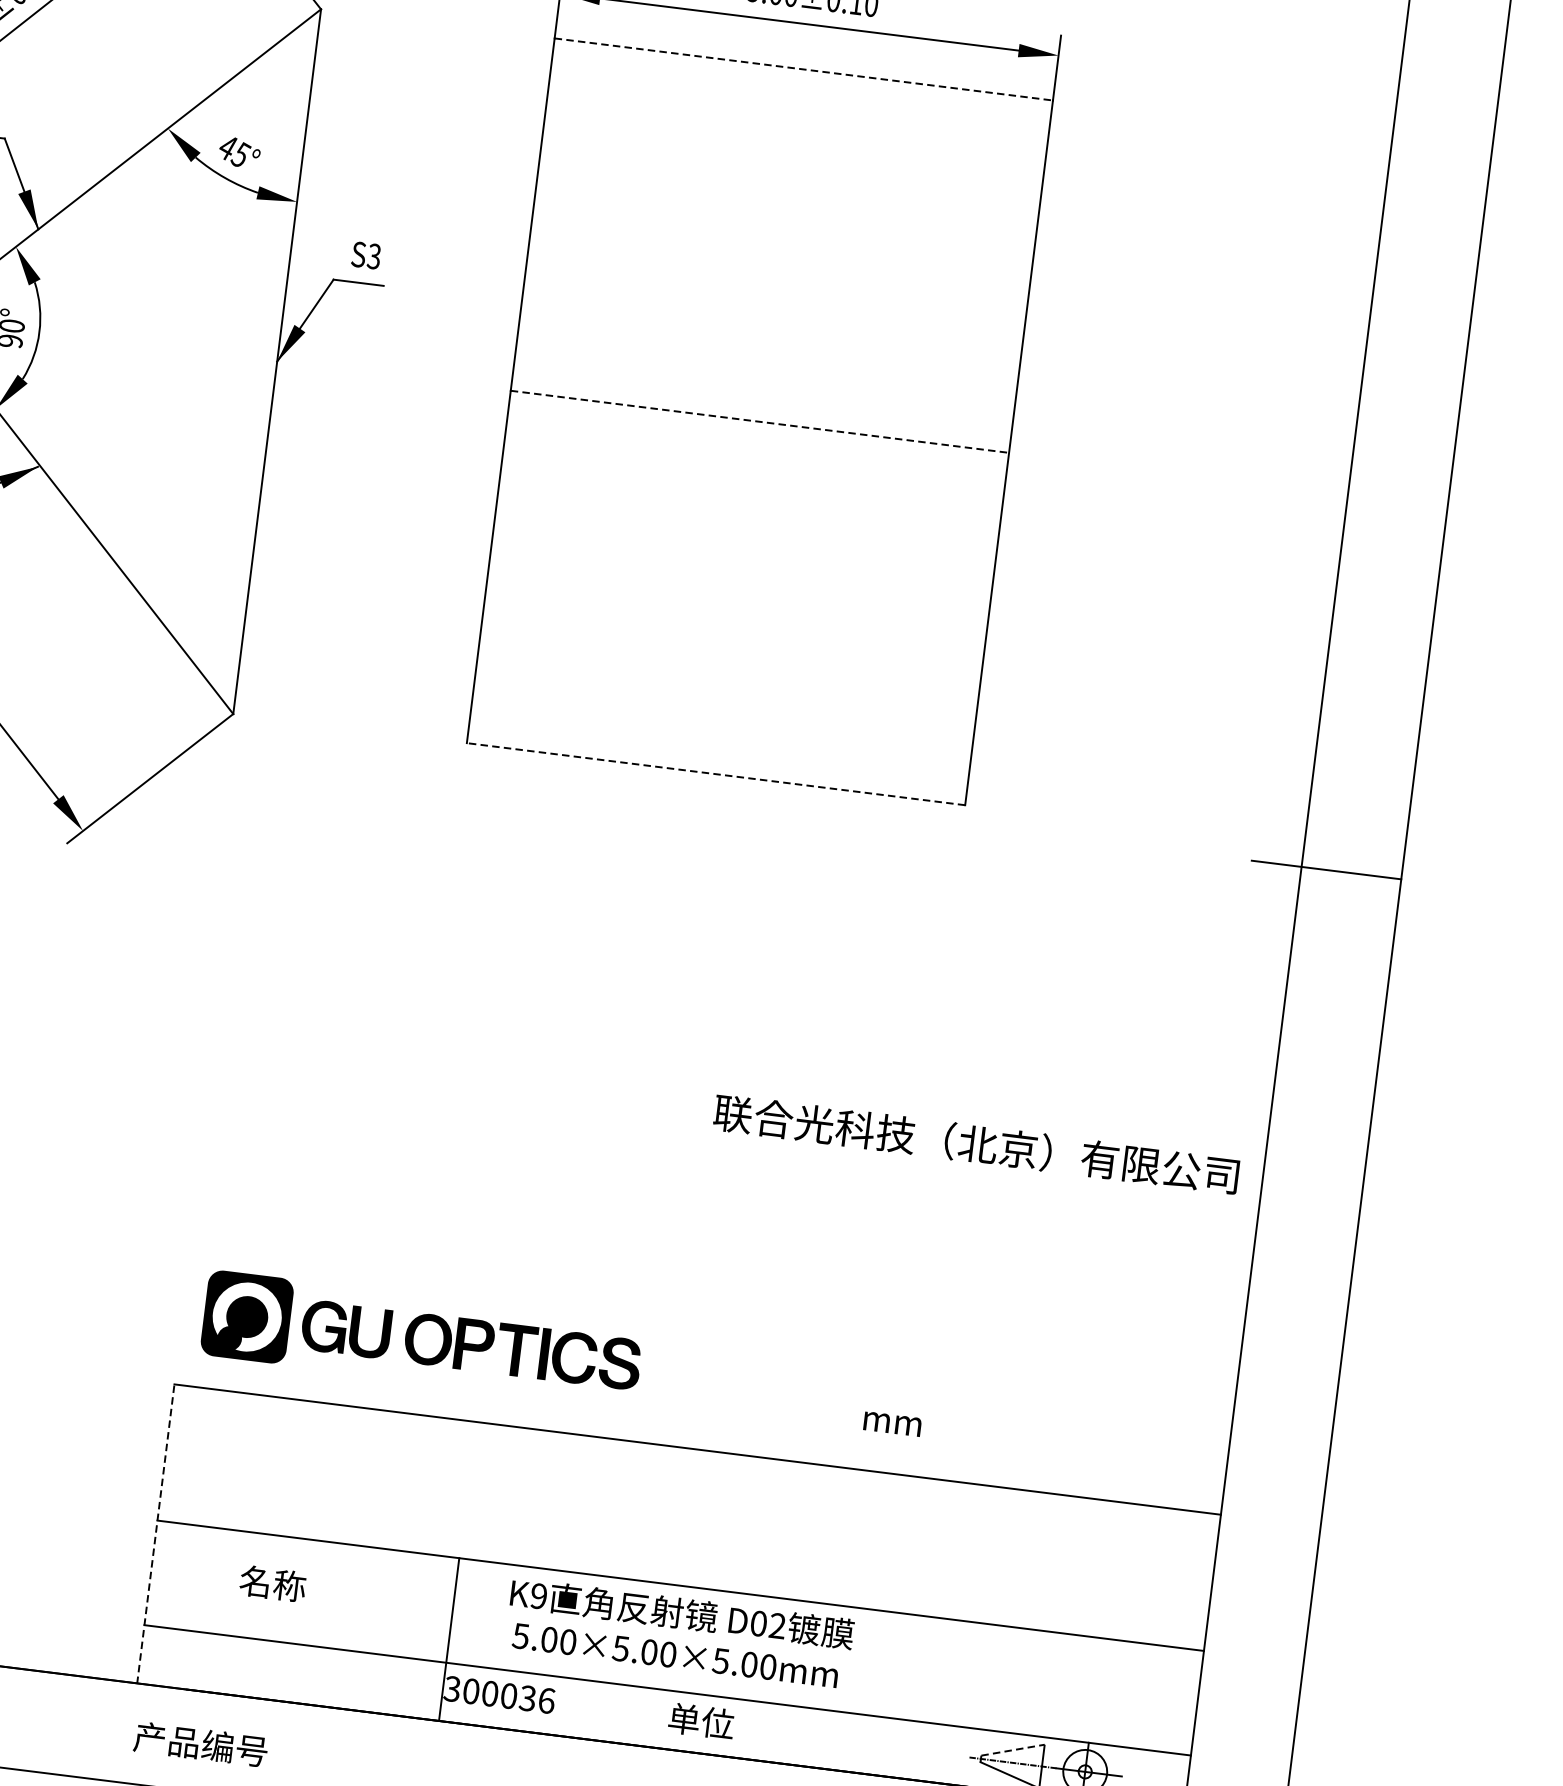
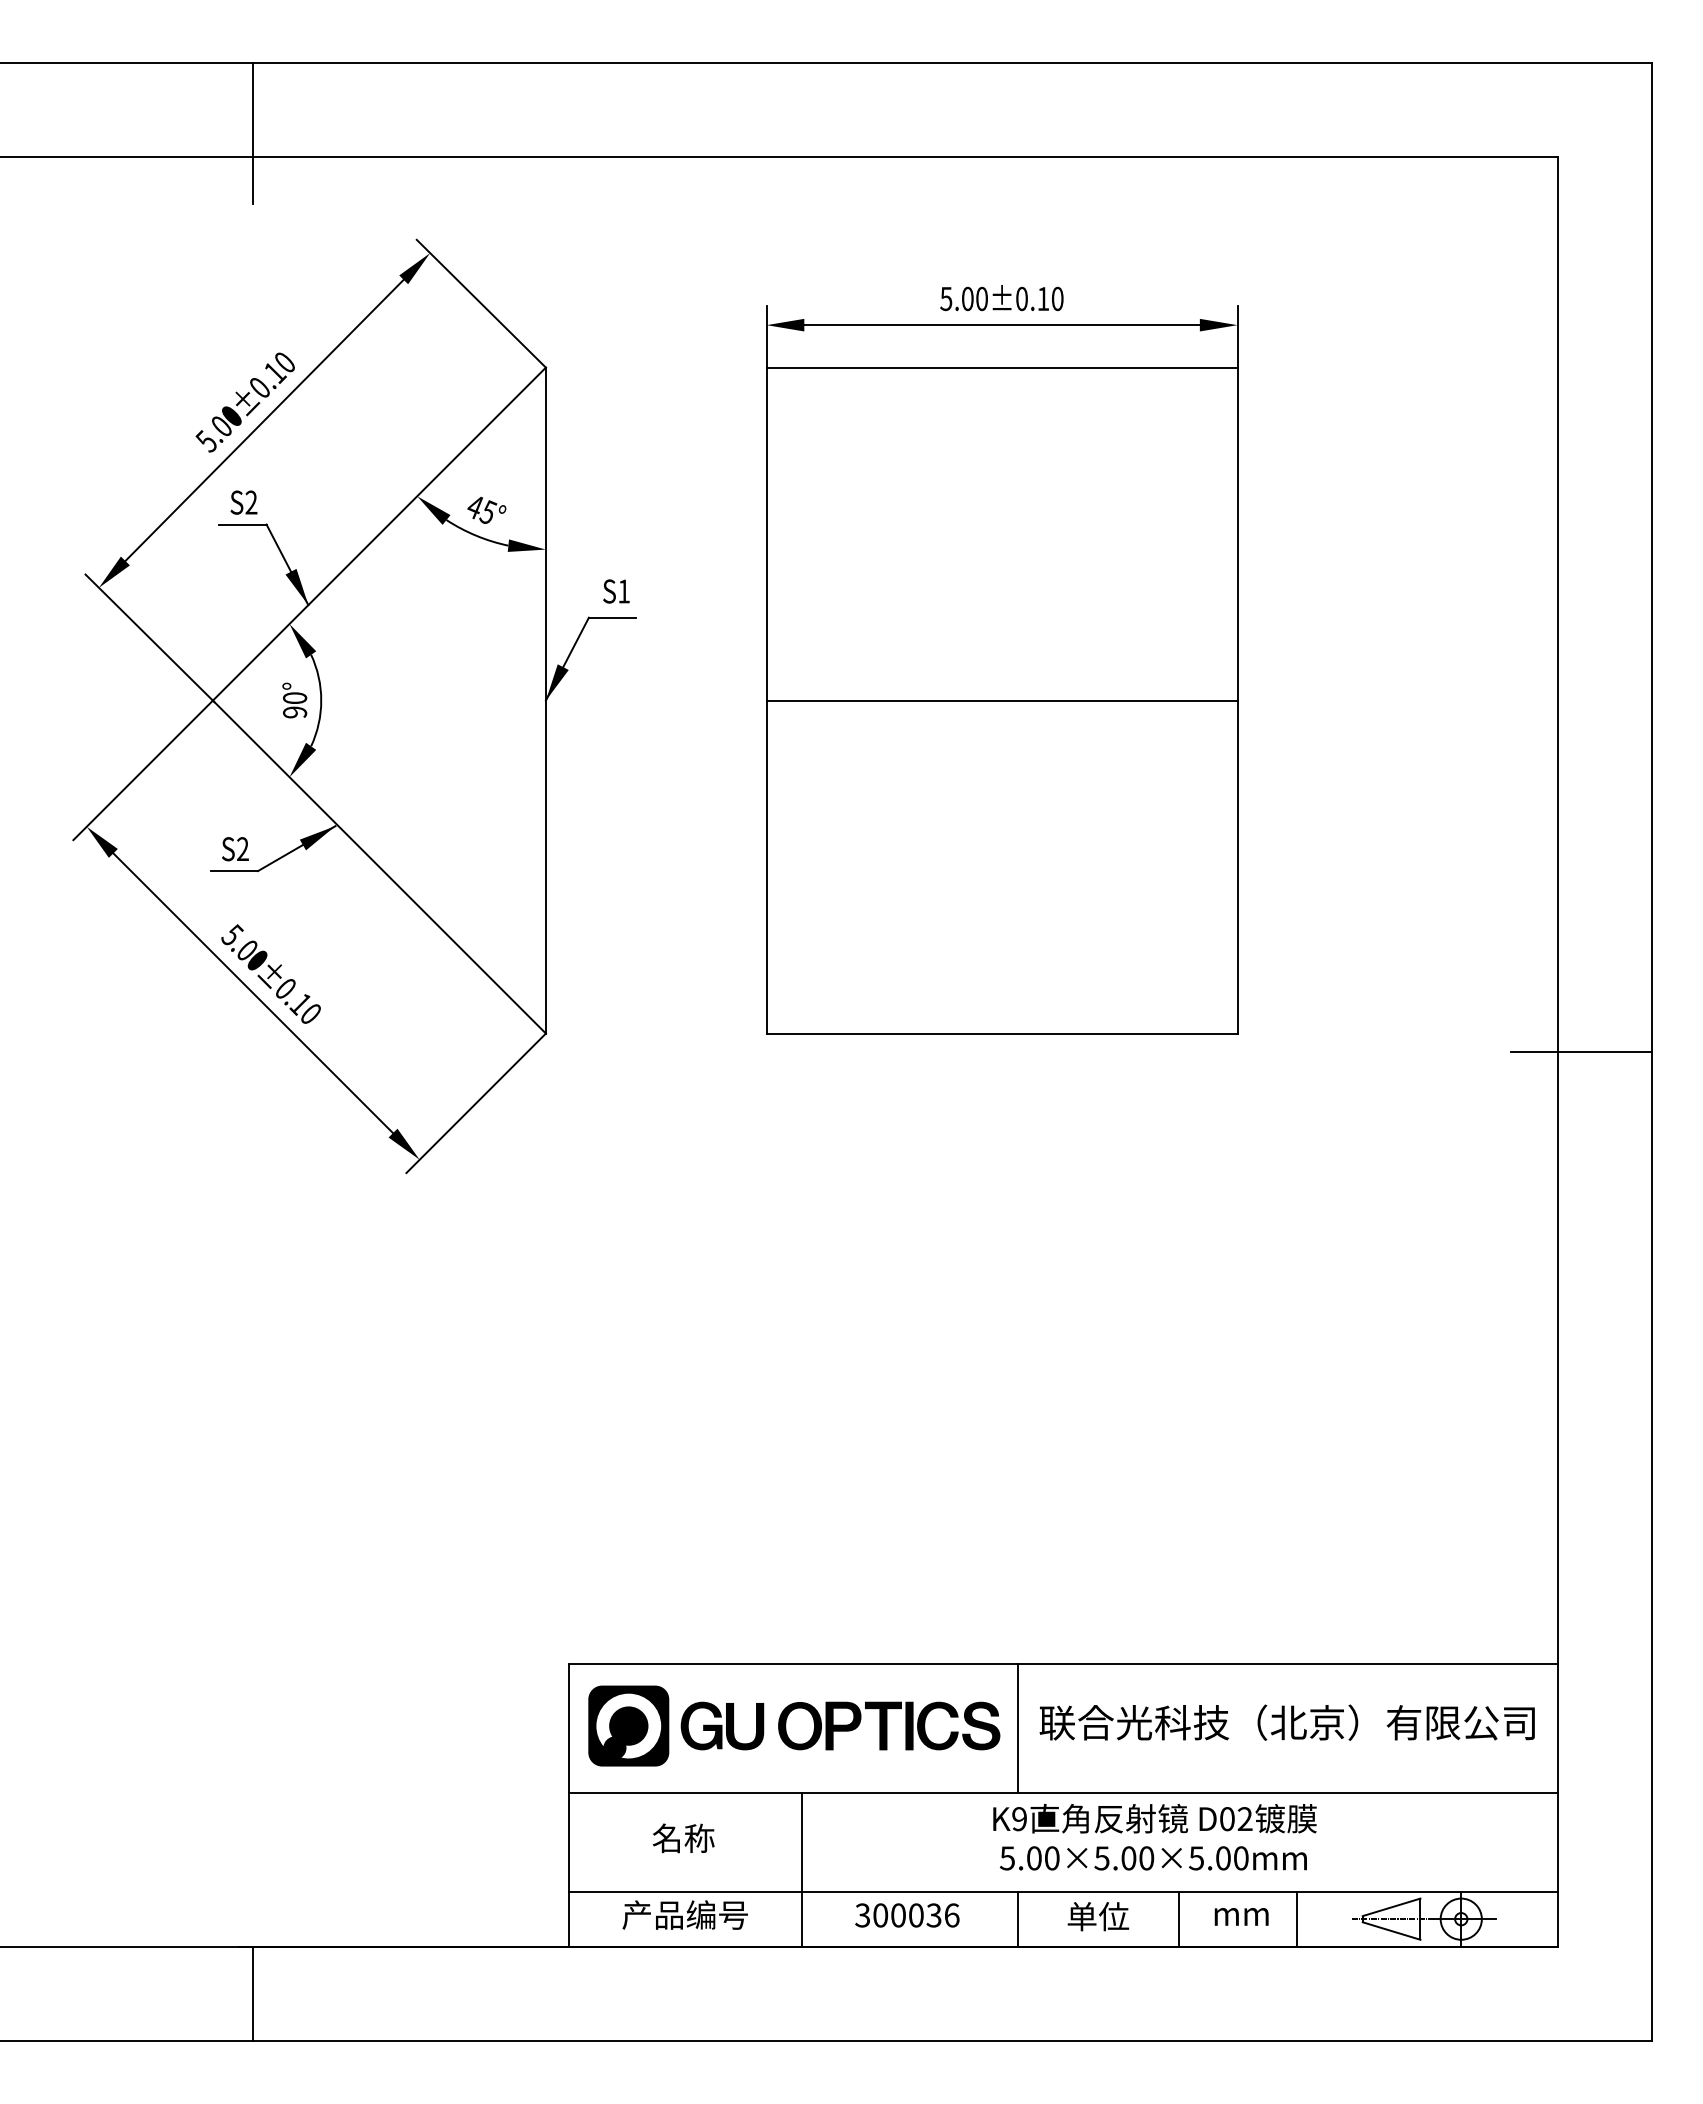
line: (804, 69) -> (1002, 367), dashed -> solid
text: (373, 256) -> (623, 591), S3 -> S1
line: (760, 421) -> (1002, 700), dashed -> solid
line: (715, 774) -> (1001, 1033), dashed -> solid
text: (975, 1143) -> (1286, 1722), moved
part: (422, 1338) -> (794, 1725), moved
text: (892, 1423) -> (1241, 1916), moved
line: (640, 1510) -> (1017, 1727), added
line: (155, 1533) -> (568, 1805), dashed -> solid
text: (679, 1633) -> (1154, 1837), moved
line: (449, 1639) -> (802, 1869), moved
line: (615, 1712) -> (1017, 1918), added
line: (786, 1733) -> (1178, 1918), added
text: (200, 1743) -> (684, 1914), moved
line: (910, 1749) -> (1296, 1918), added
line: (1013, 1750) -> (1392, 1907), dashed -> solid

